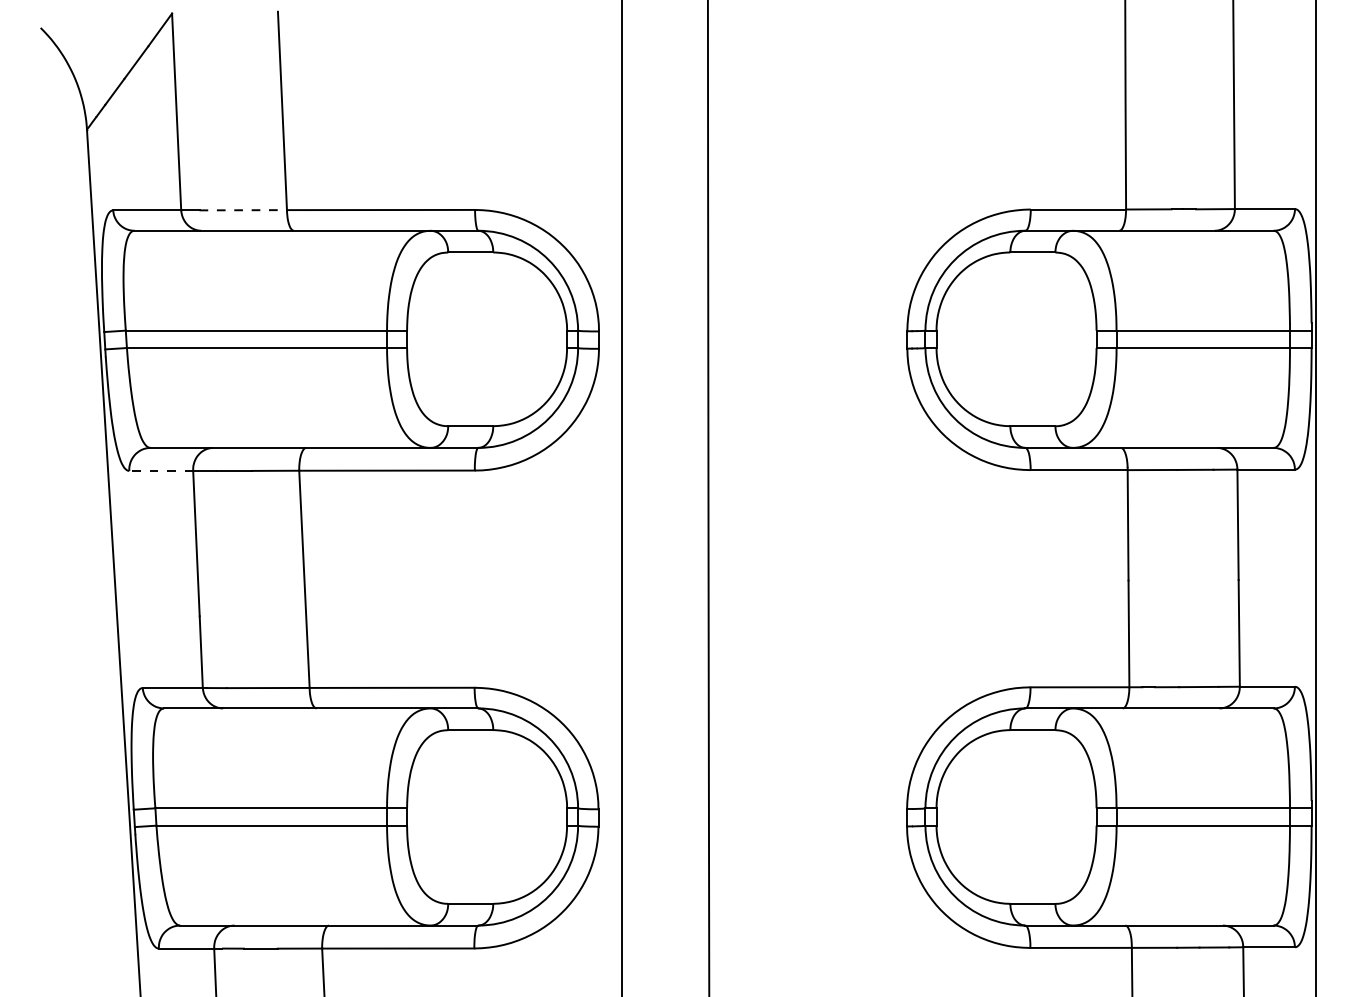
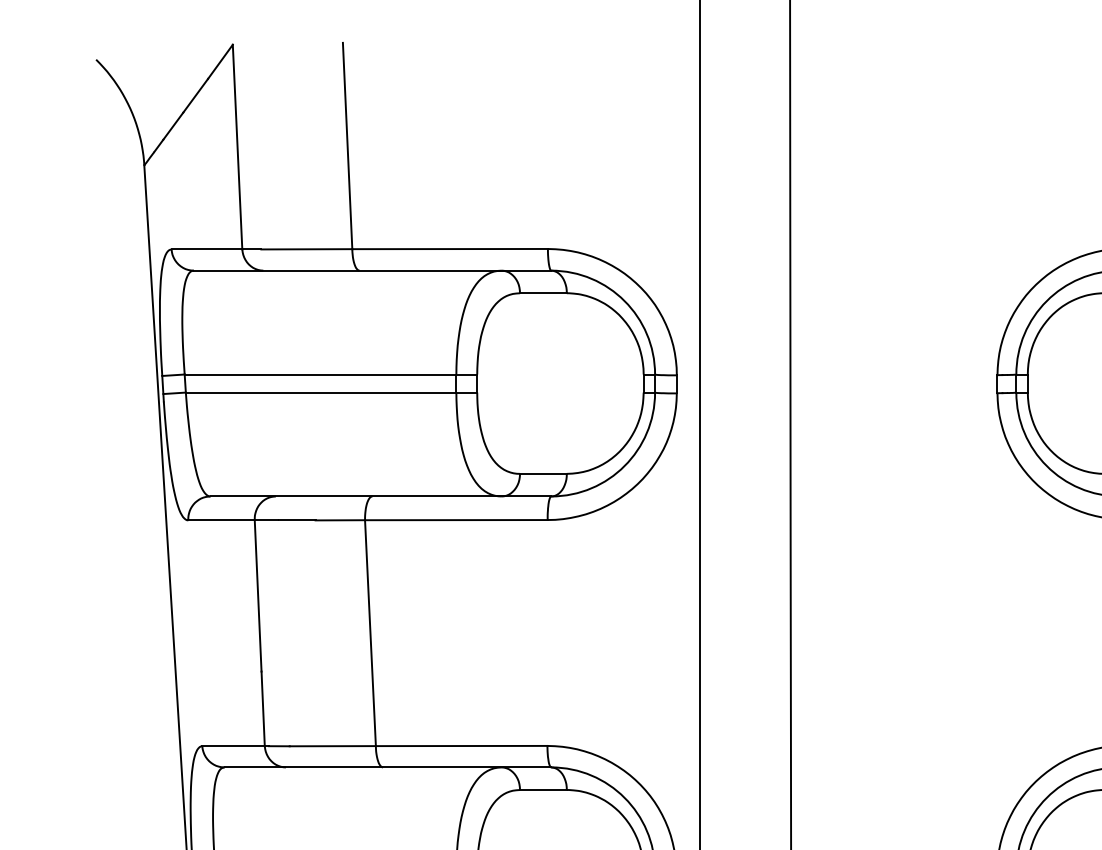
line: (243, 210) -> (307, 249), dashed -> solid
line: (161, 470) -> (221, 519), dashed -> solid

